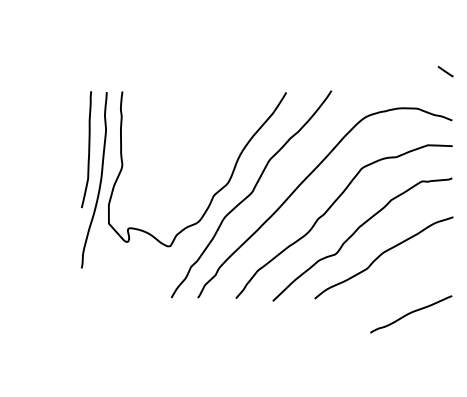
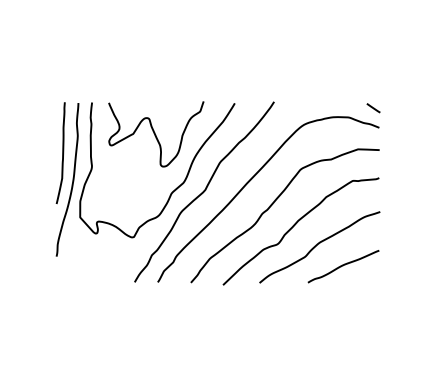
line: (445, 71) -> (373, 108), moved
curve: (196, 128) -> (156, 134), added
curve: (411, 314) -> (343, 266), moved

